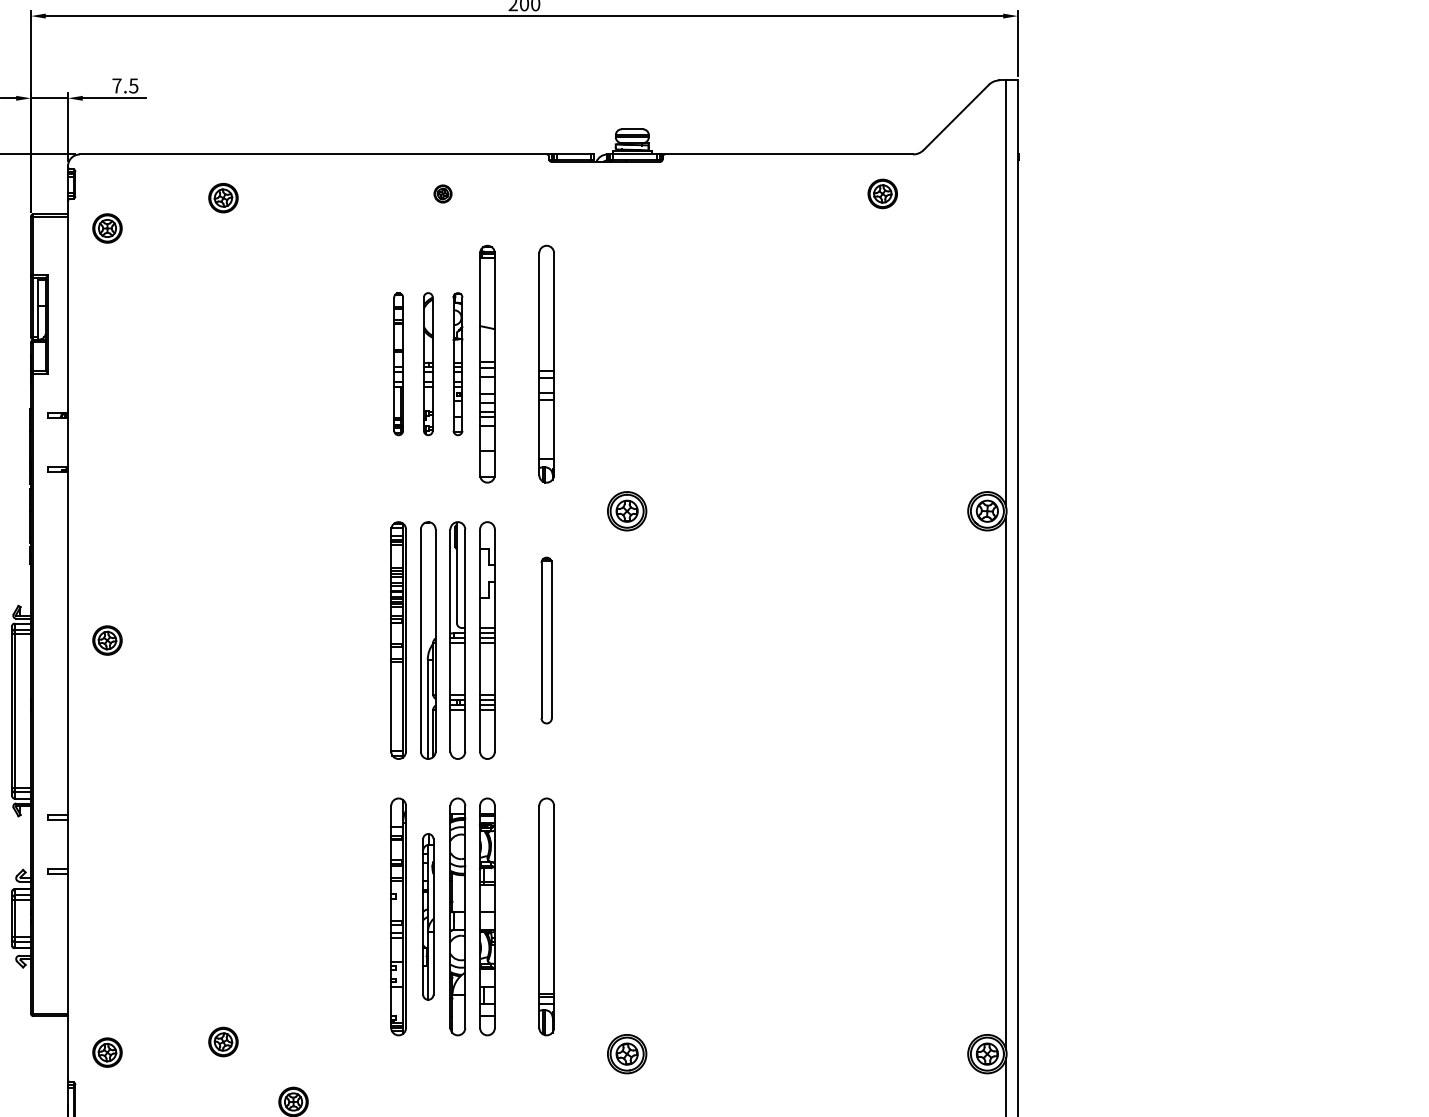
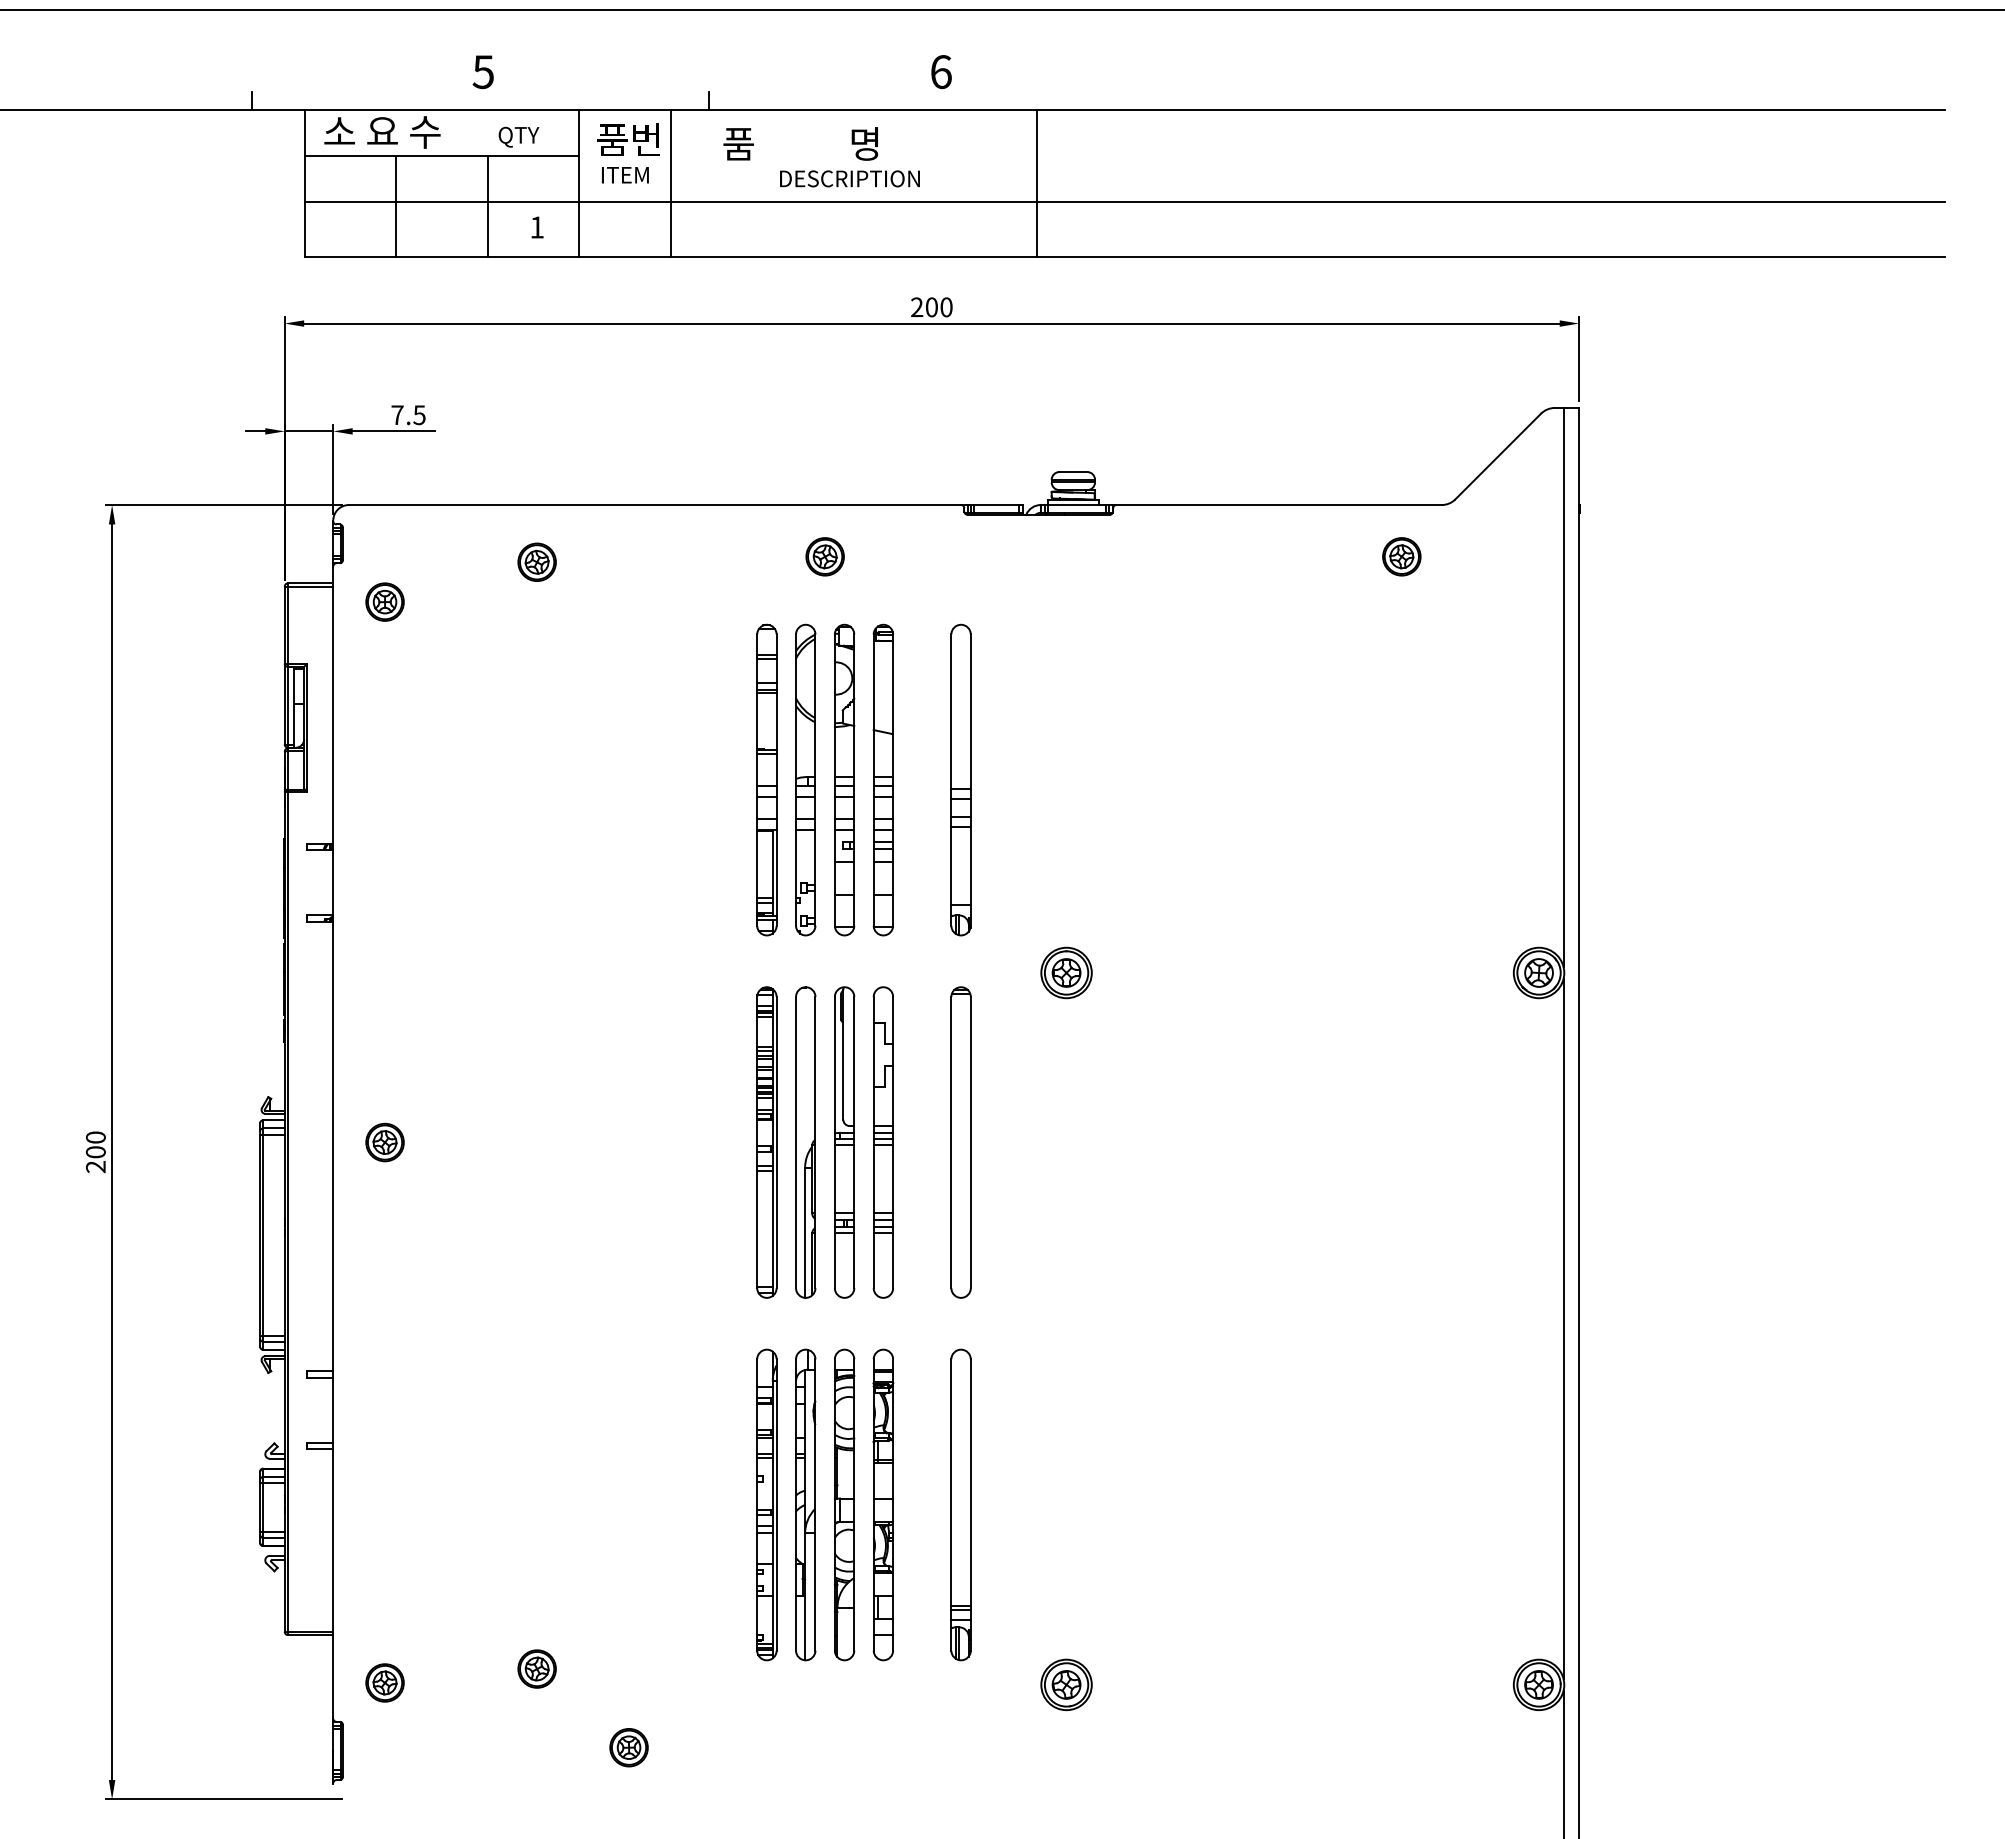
part: (442, 193) -> (824, 556), size x1.67
part: (398, 363) -> (766, 779), size x1.67
part: (428, 363) -> (805, 779), size x1.67
part: (457, 363) -> (844, 779), size x1.67
part: (546, 640) -> (960, 1142), size x1.43
part: (428, 916) -> (805, 1504), size x1.43

